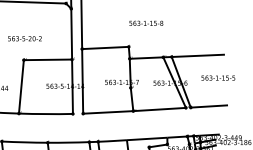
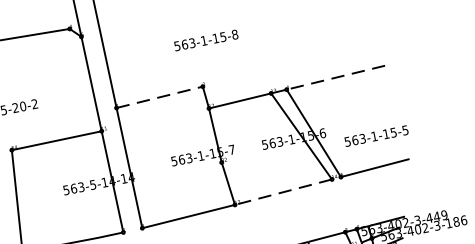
text: (146, 22) -> (206, 38), moved
line: (105, 47) -> (159, 96), solid -> dashed
line: (198, 55) -> (336, 76), solid -> dashed
text: (218, 77) -> (376, 134), moved
line: (159, 109) -> (283, 192), solid -> dashed

